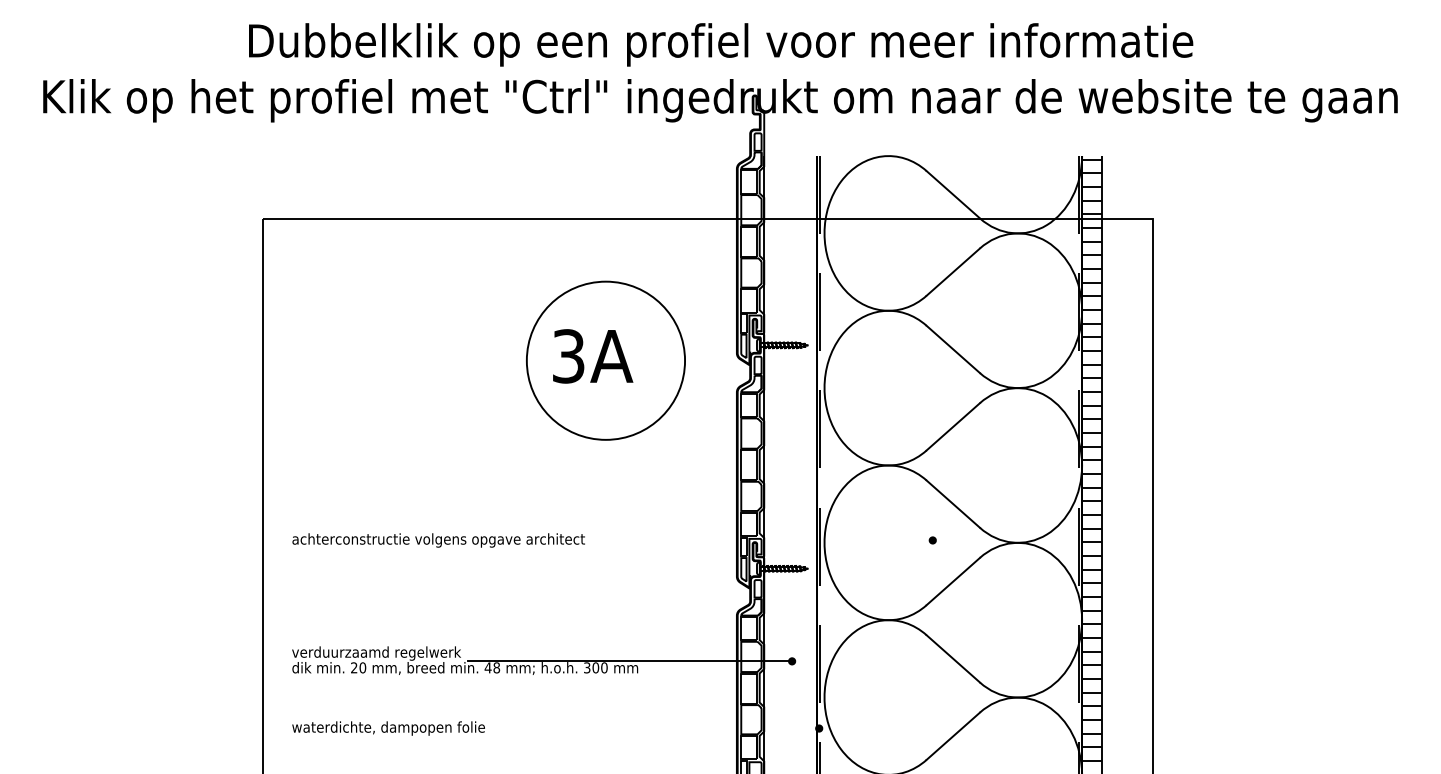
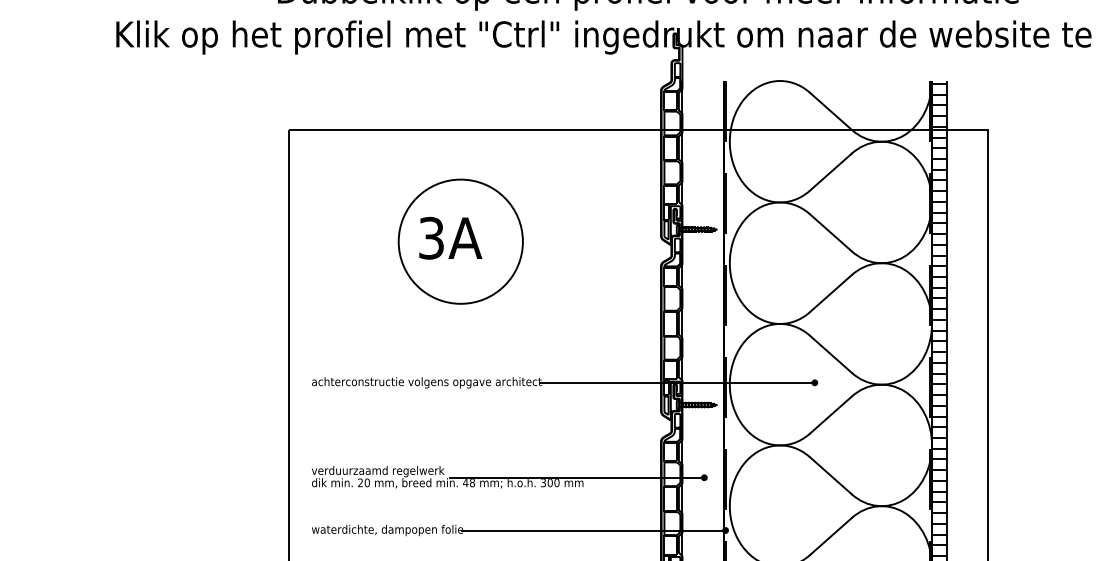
part: (605, 360) -> (460, 241), moved
line: (757, 540) -> (677, 382), added
line: (651, 728) -> (593, 530), added

